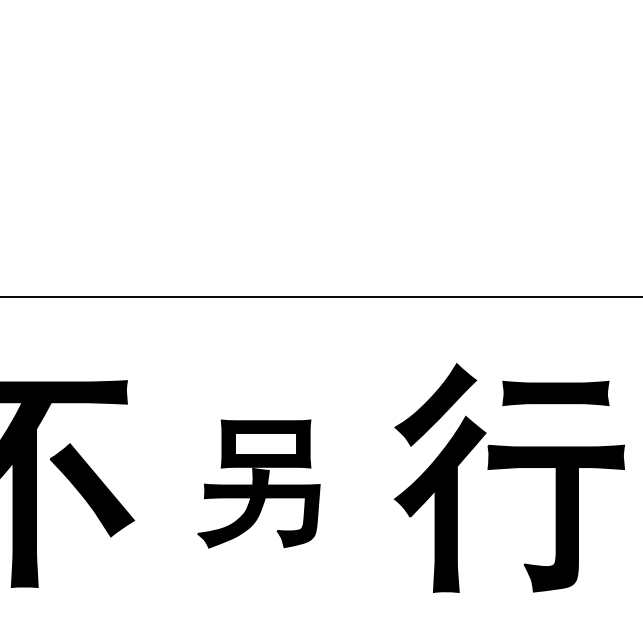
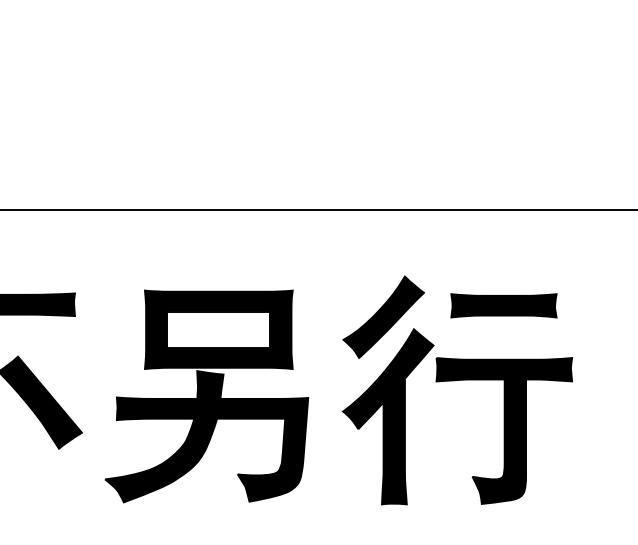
part: (258, 483) -> (206, 395), size x1.67

